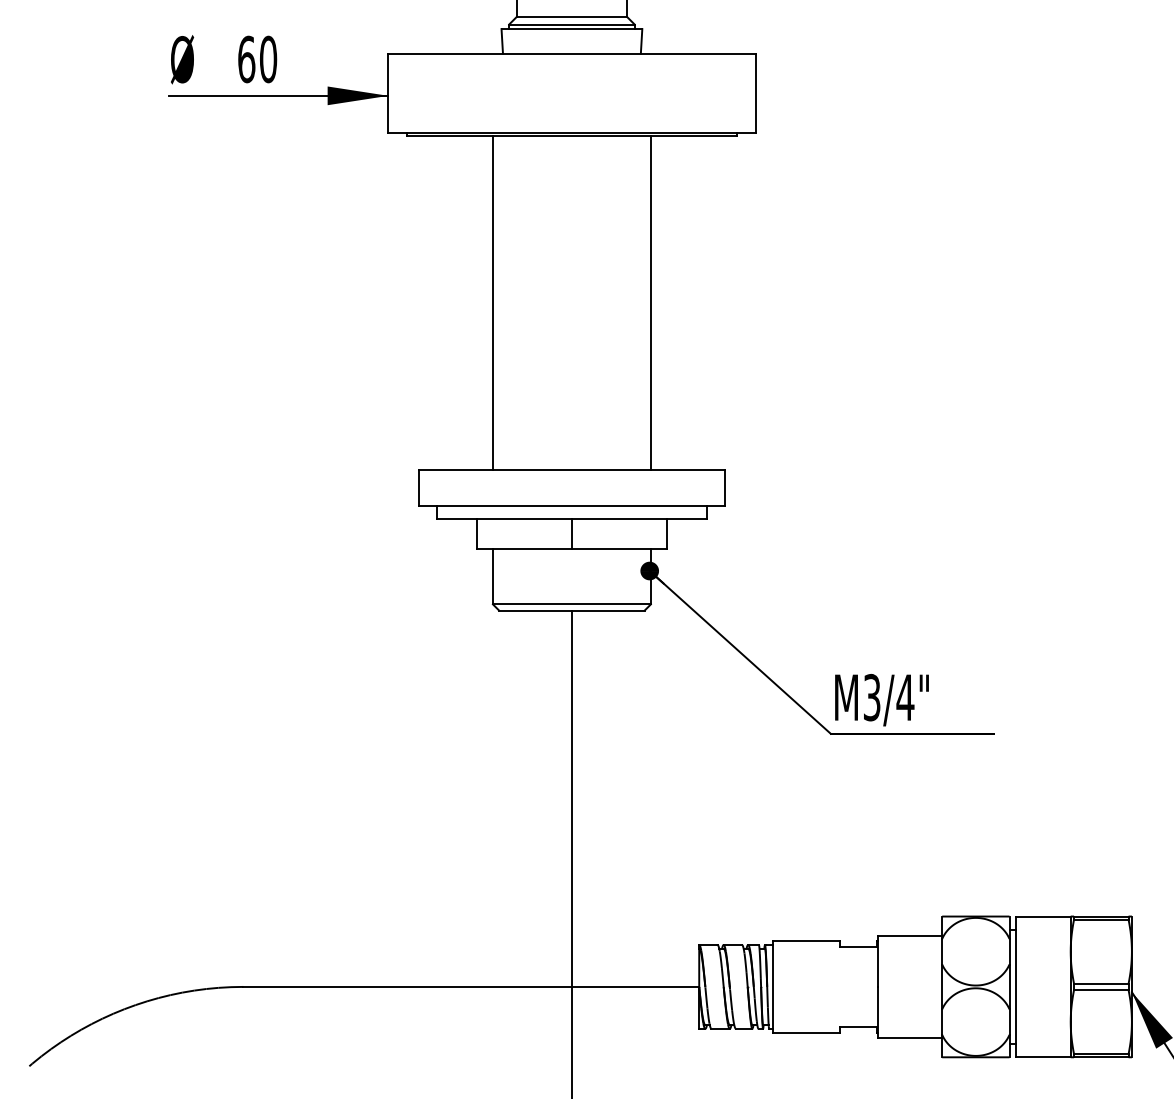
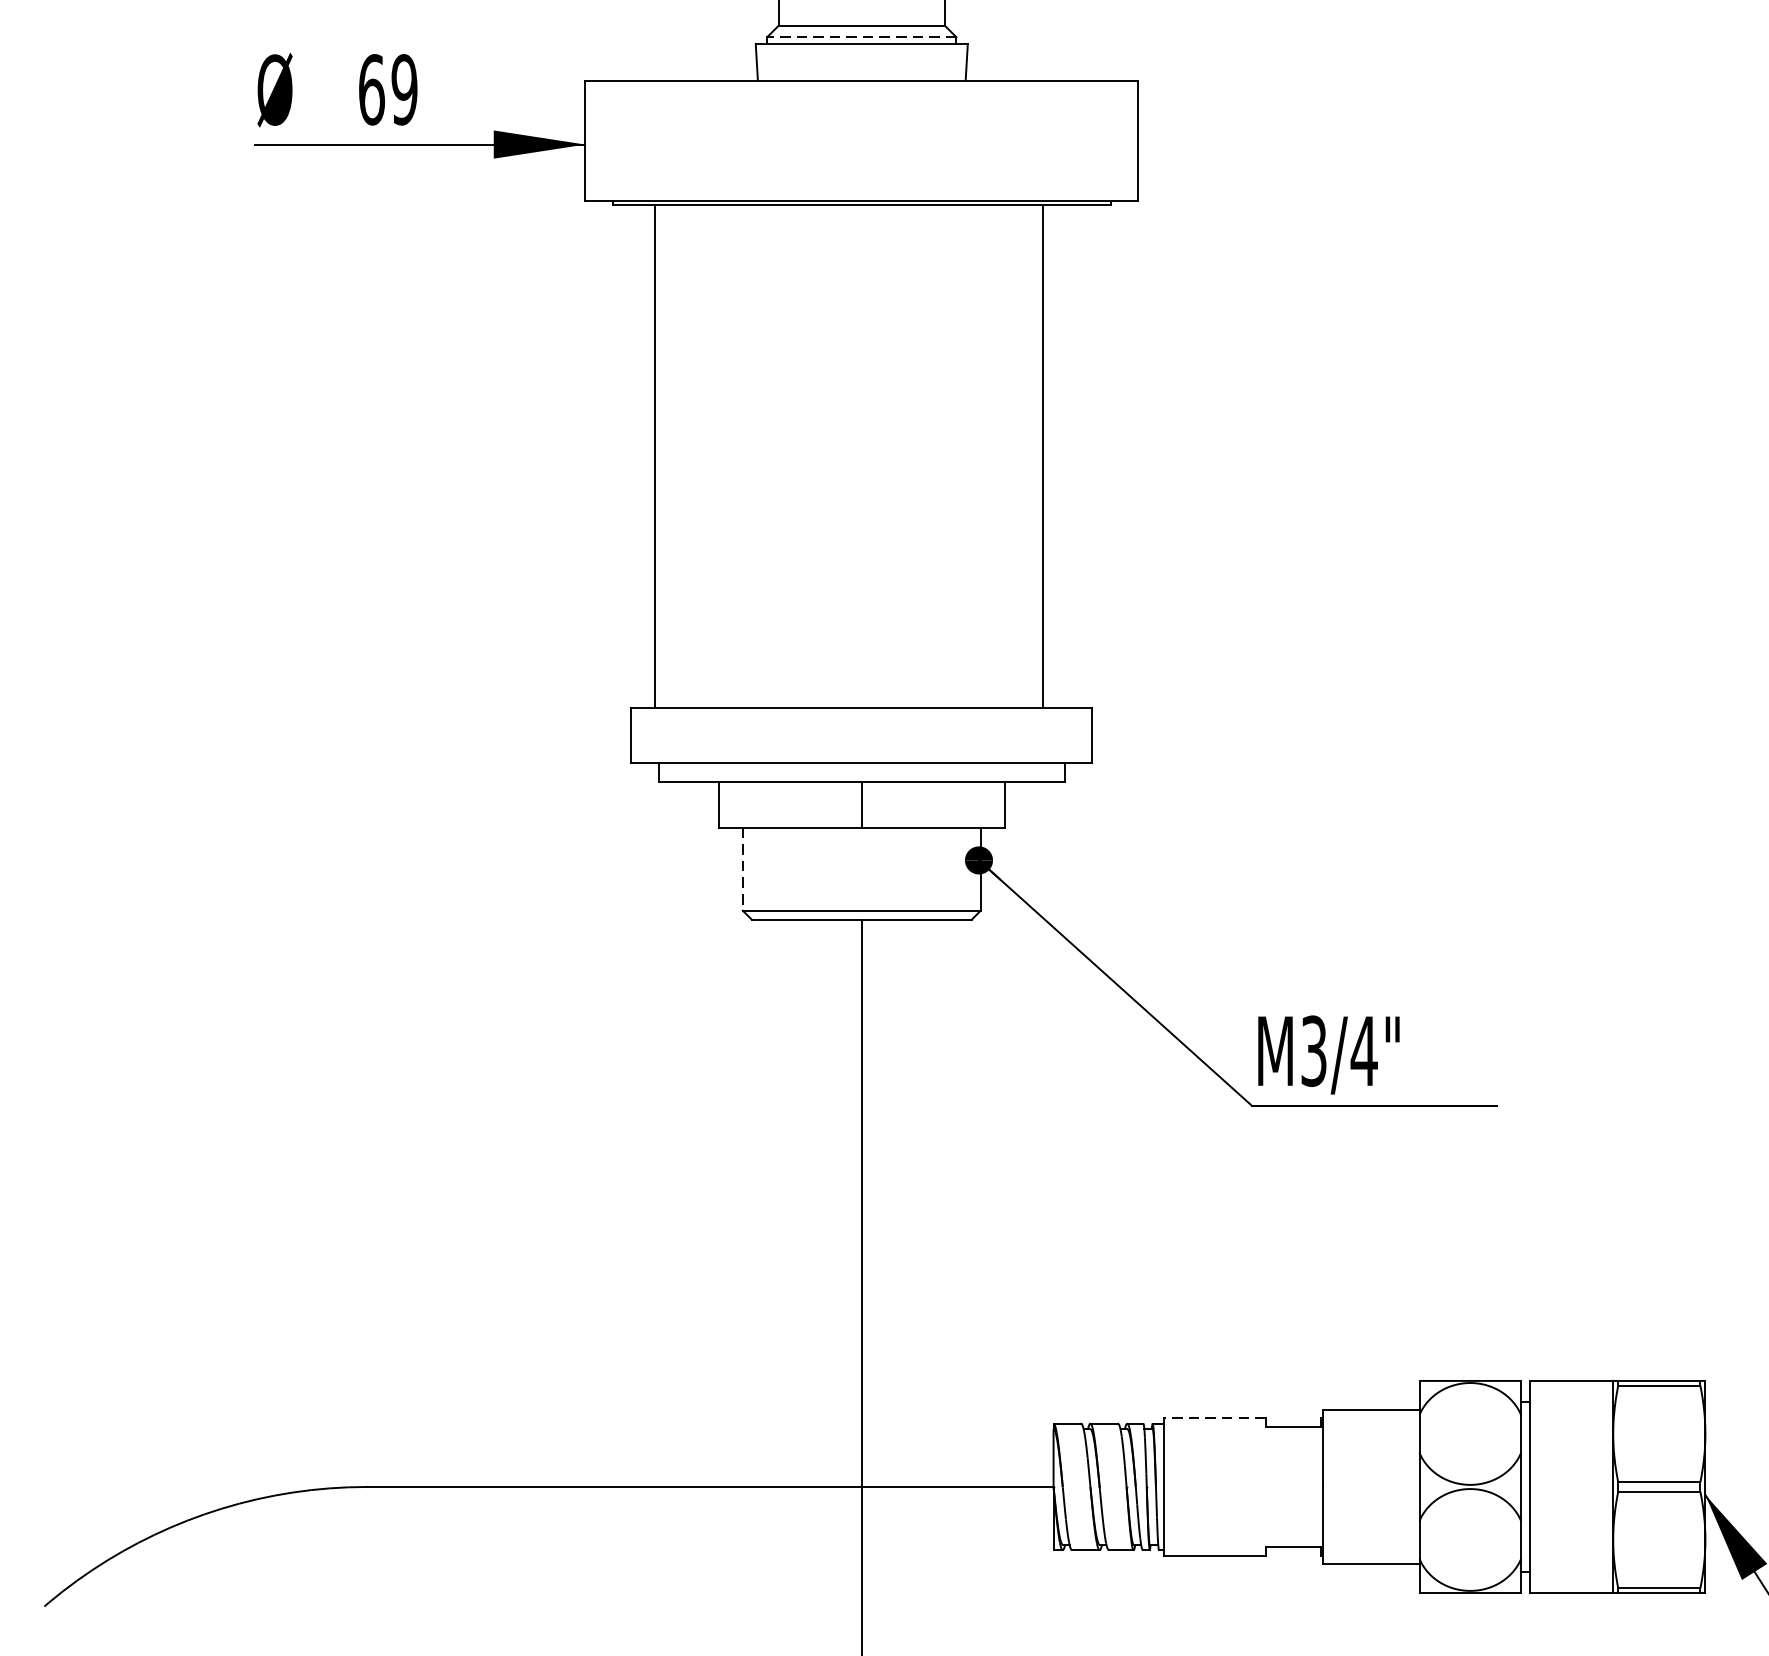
line: (571, 24) -> (861, 37), solid -> dashed
text: (268, 59) -> (404, 89), 60 -> 69
line: (492, 302) -> (654, 455), moved
line: (650, 302) -> (1041, 455), moved
line: (492, 576) -> (742, 868), solid -> dashed
line: (806, 941) -> (1215, 1418), solid -> dashed

